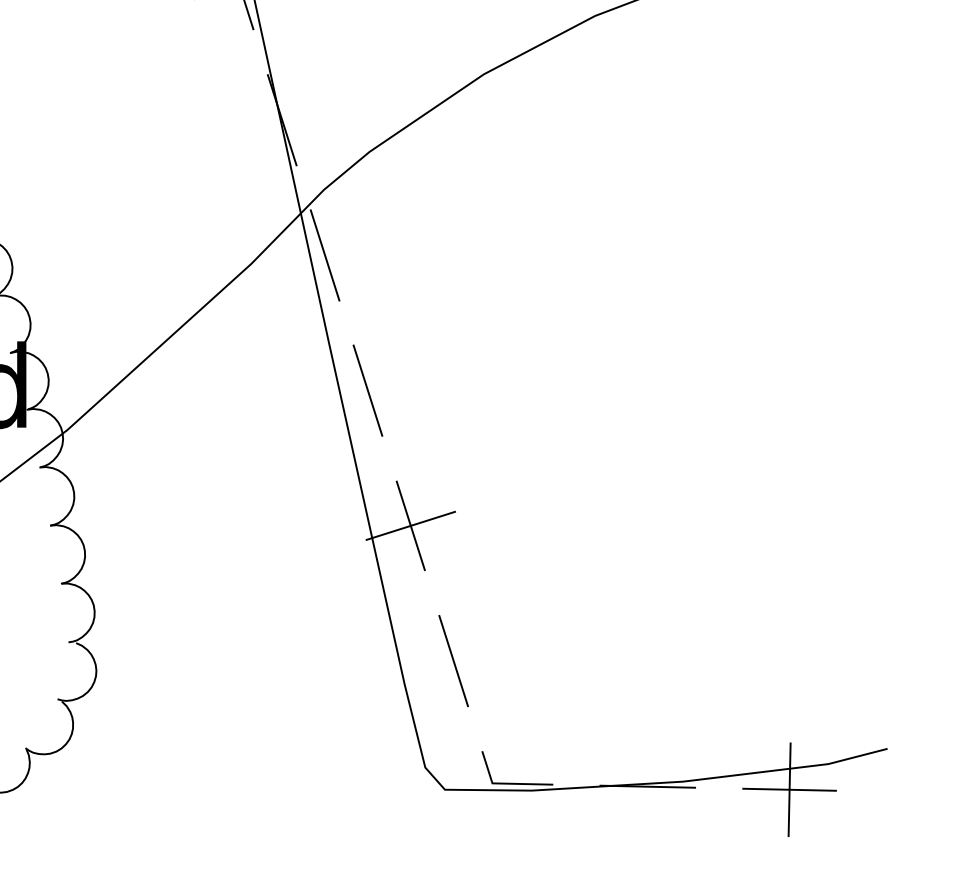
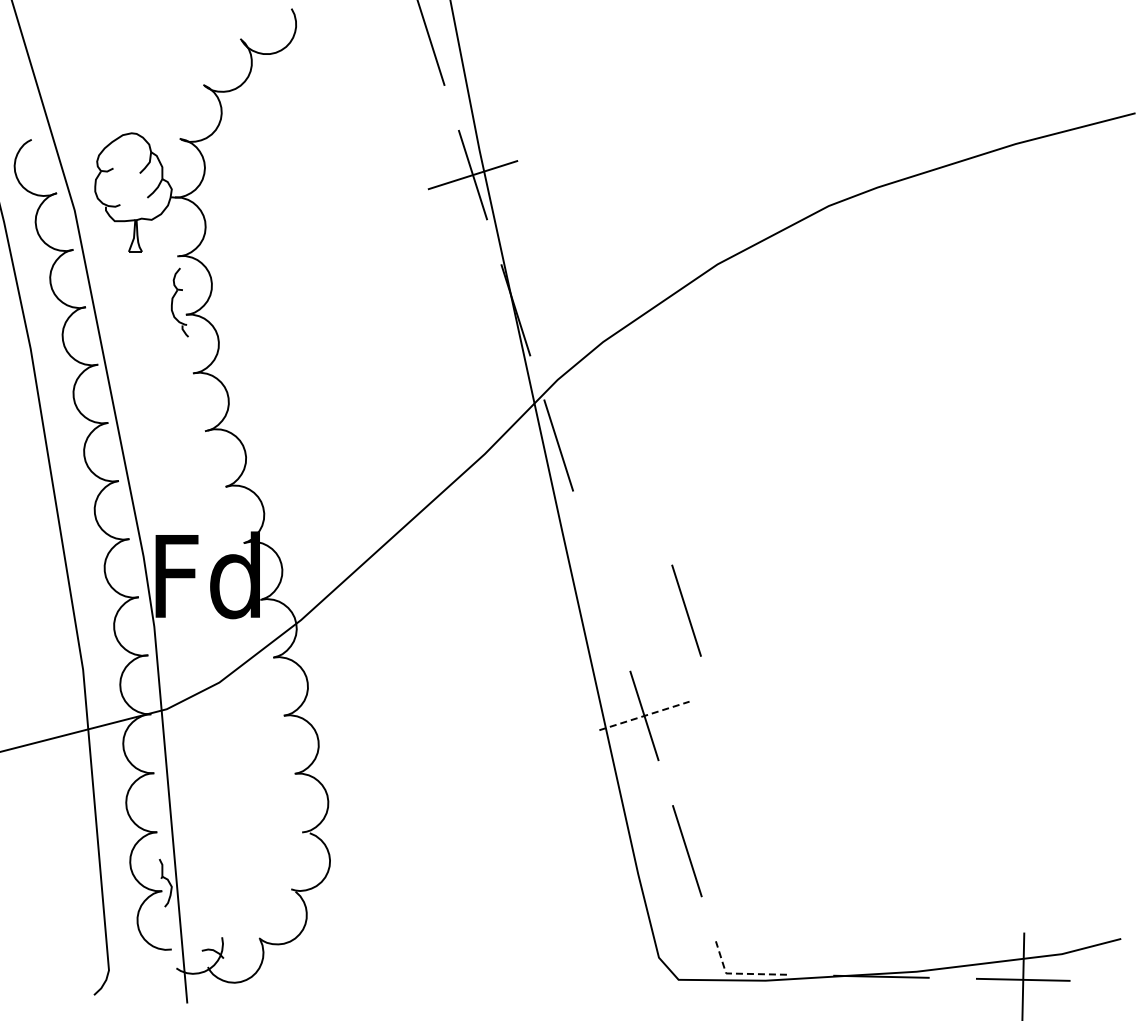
line: (367, 390) -> (686, 610), moved
line: (410, 525) -> (644, 715), solid -> dashed
line: (505, 783) -> (739, 973), solid -> dashed

